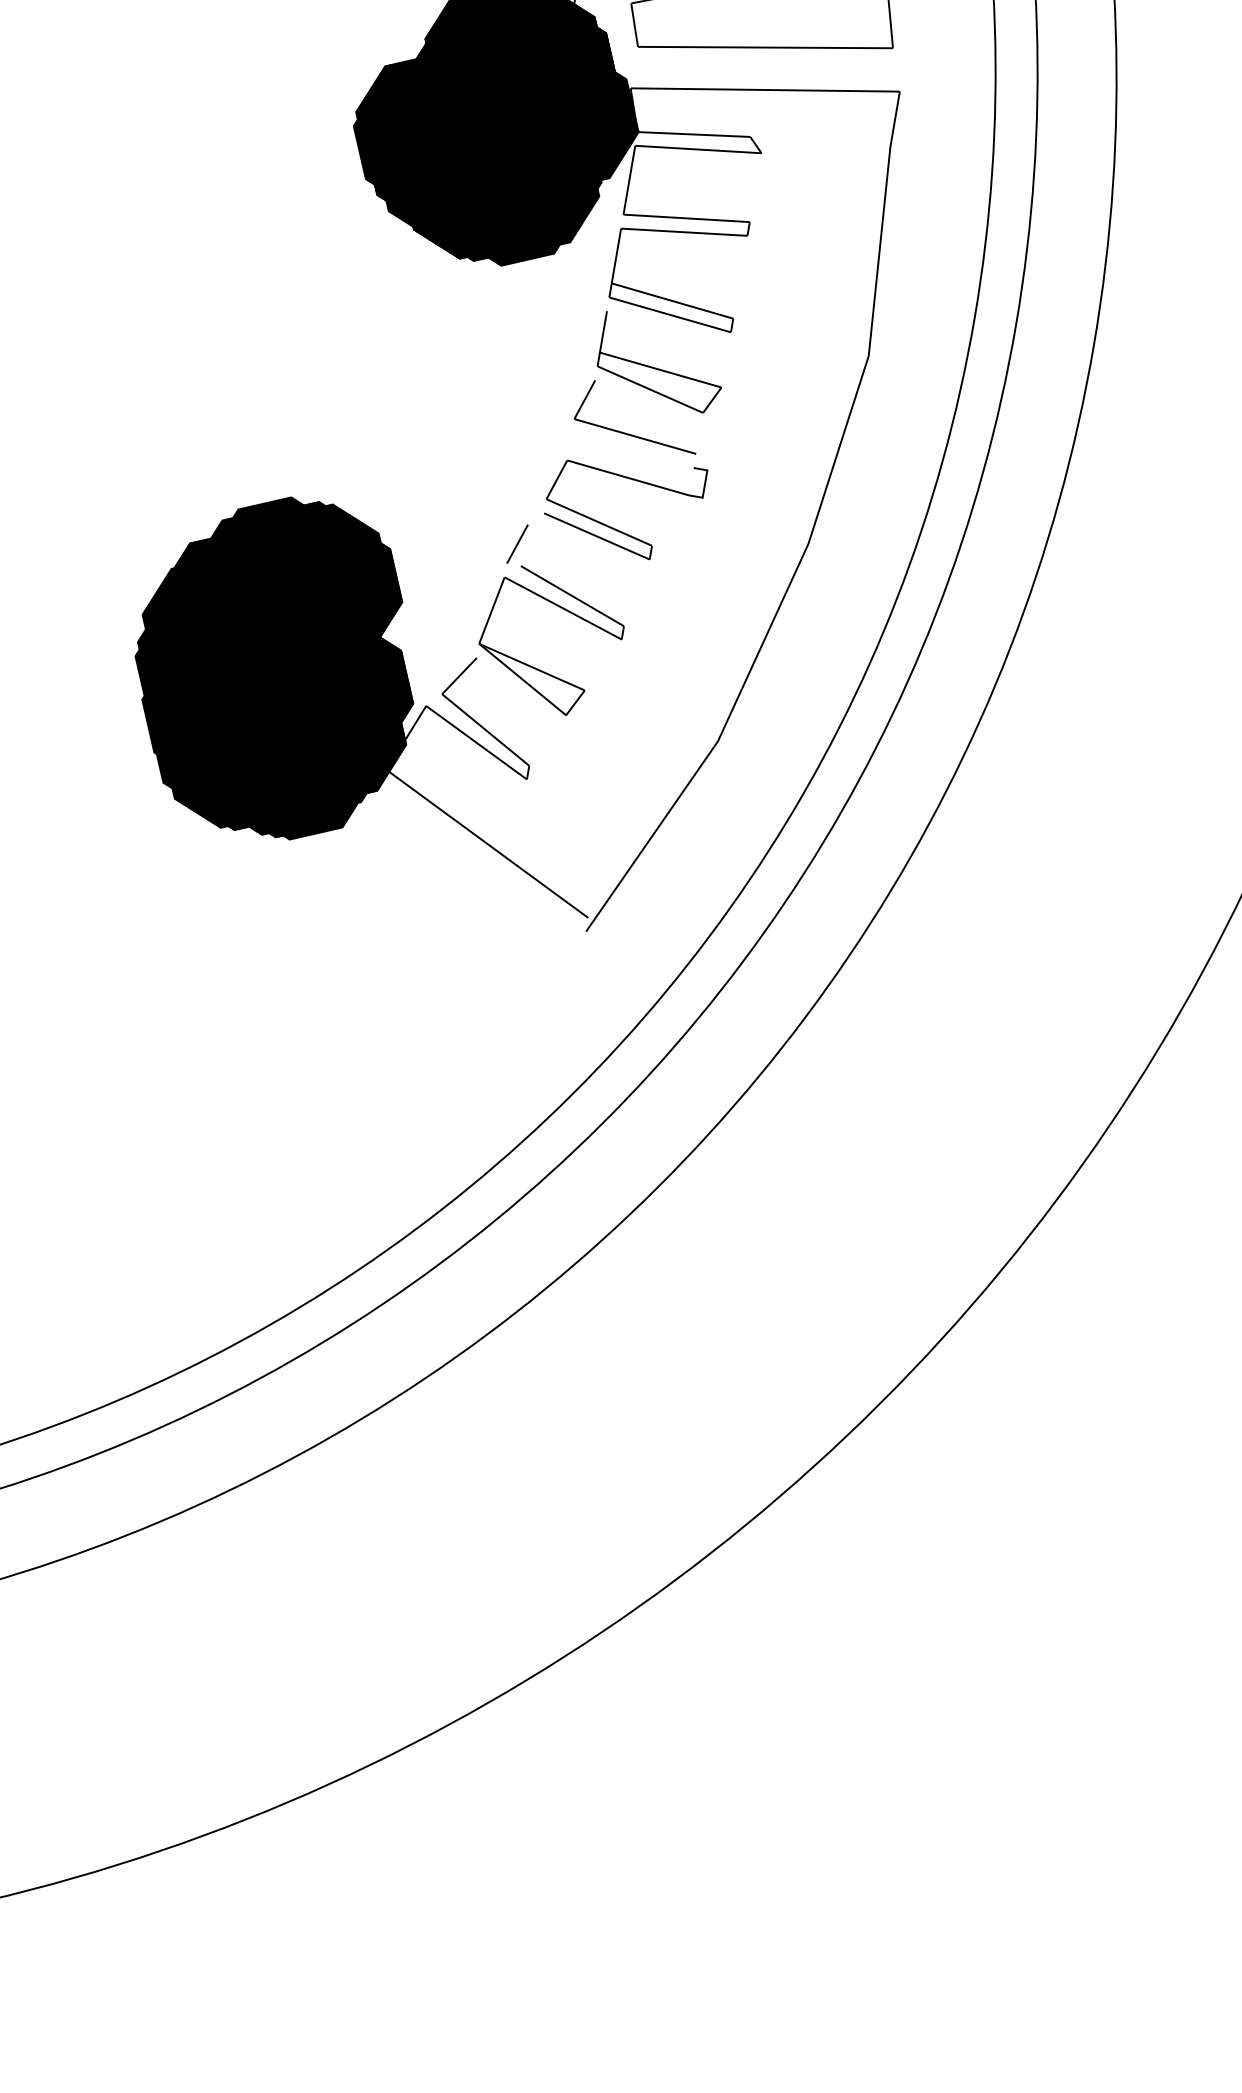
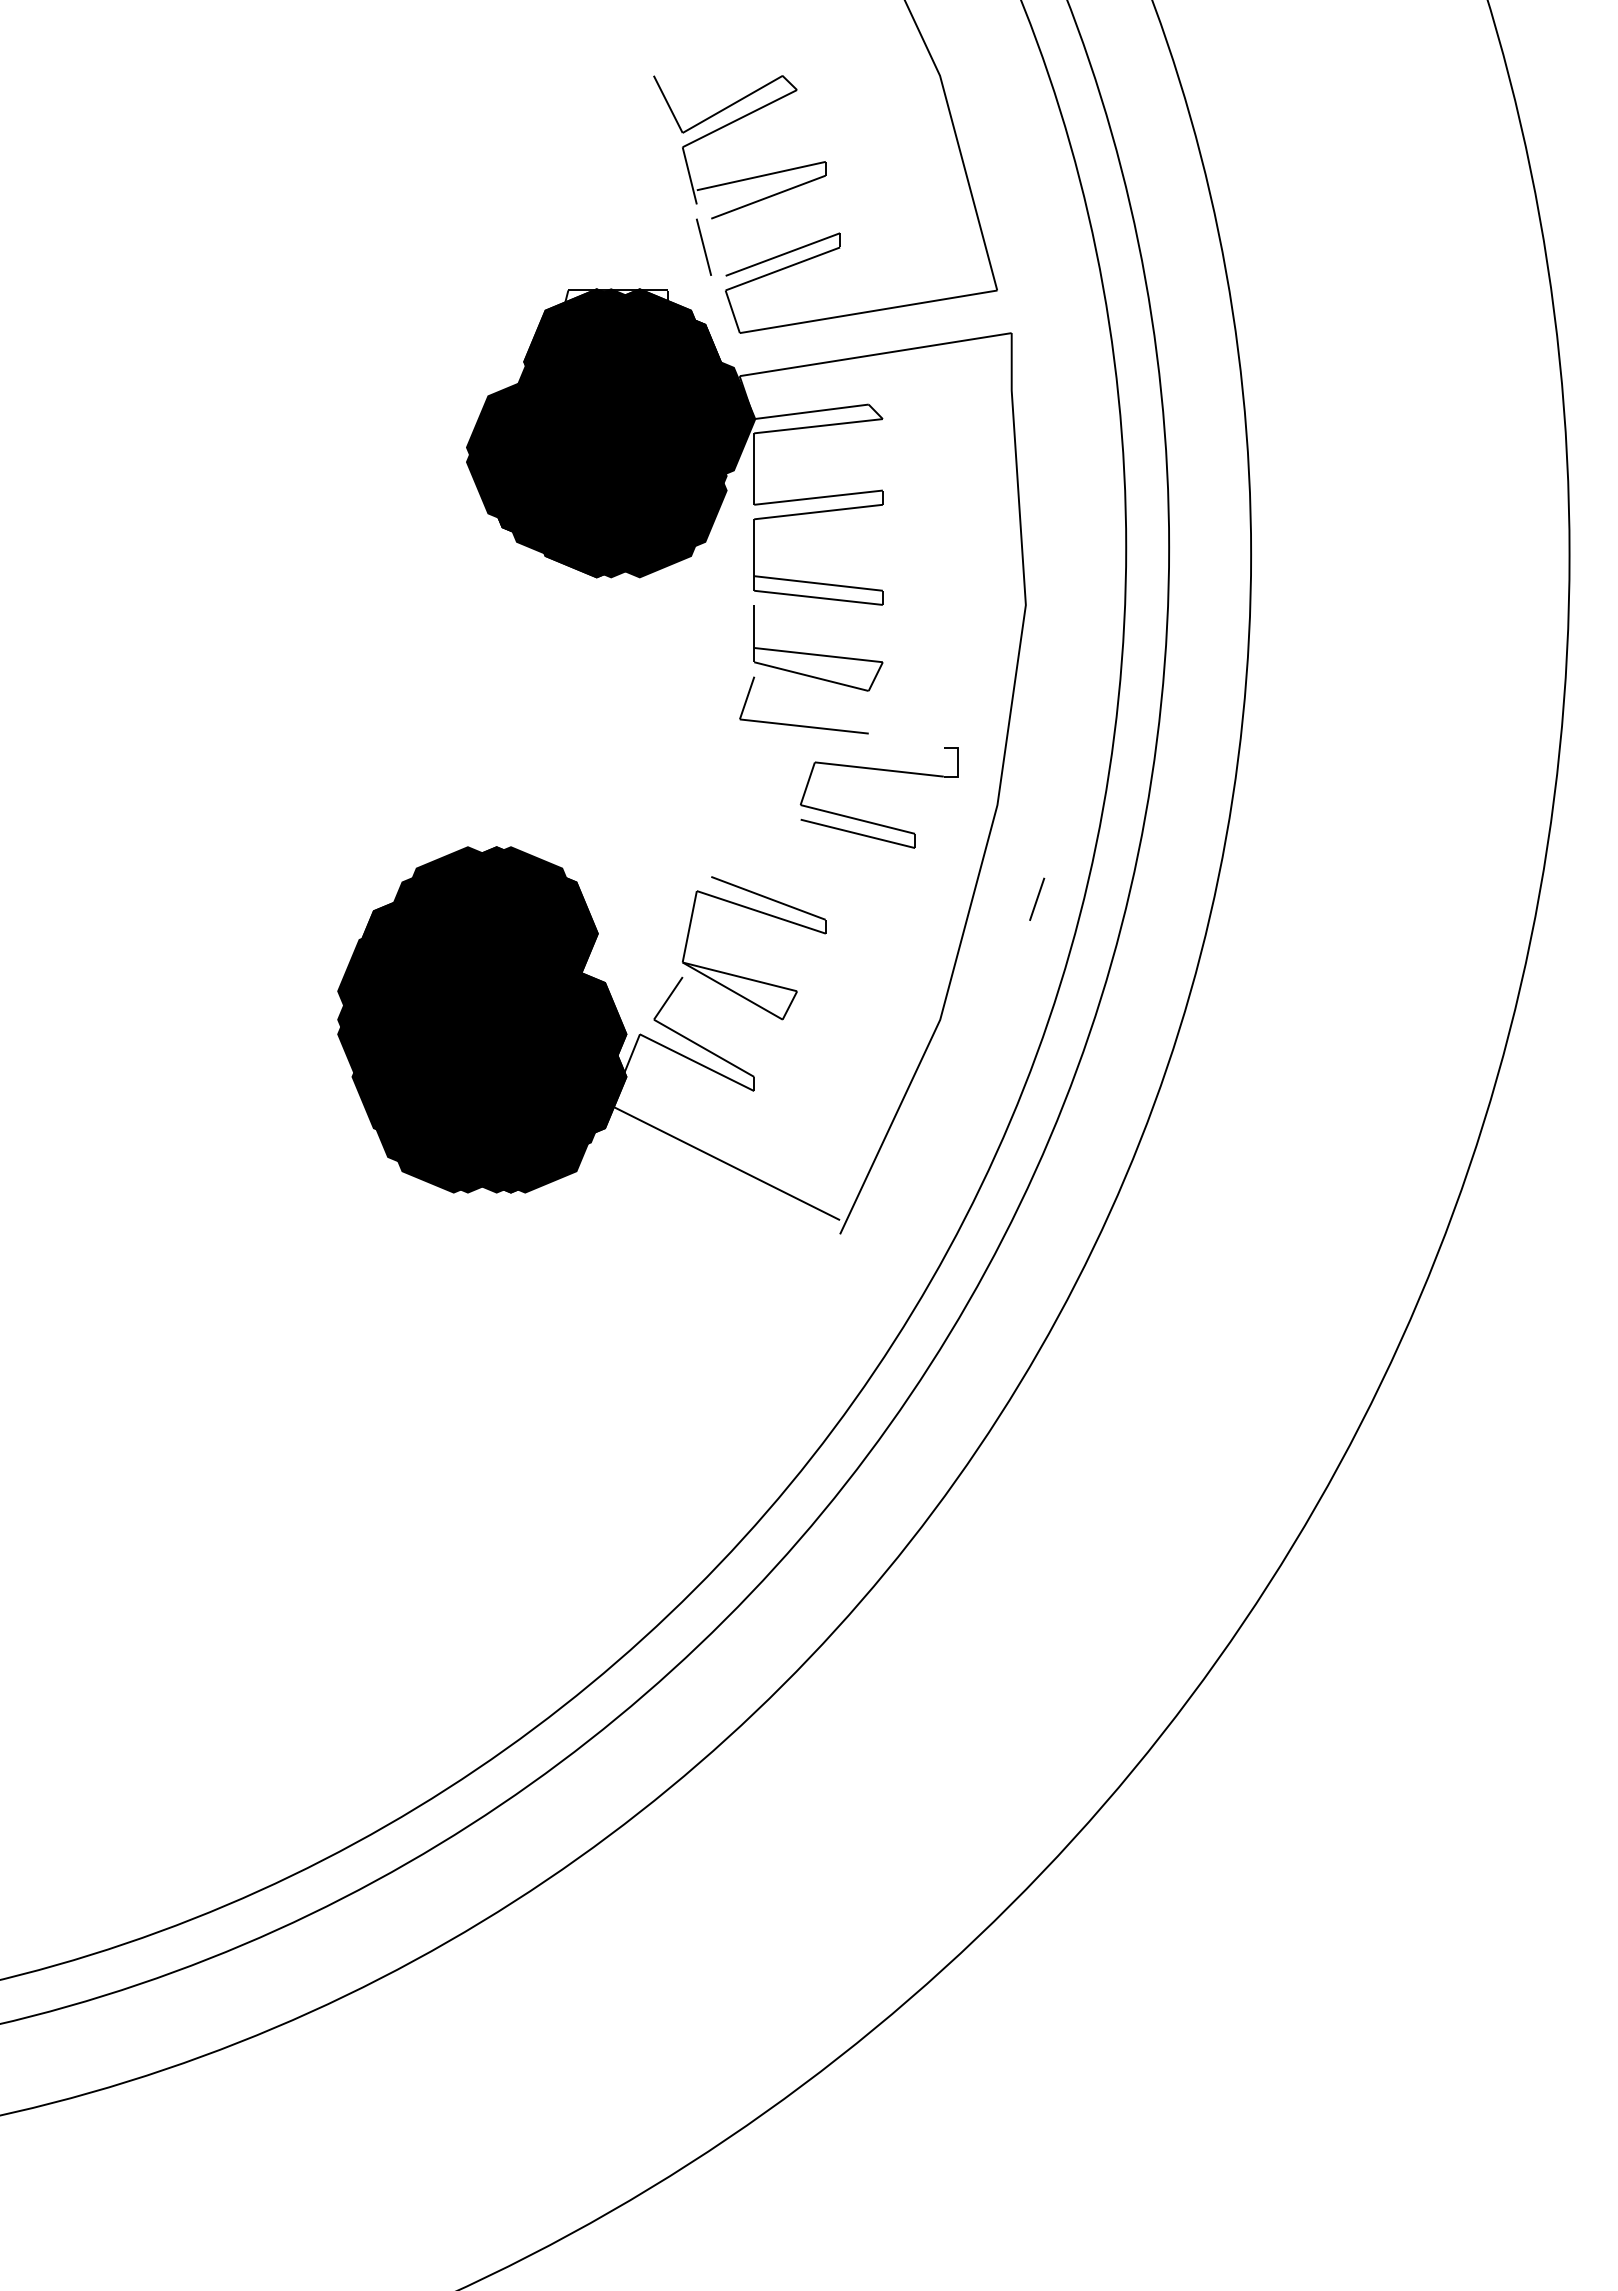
part: (611, 526) -> (870, 821), moved
line: (518, 543) -> (1037, 898), moved

